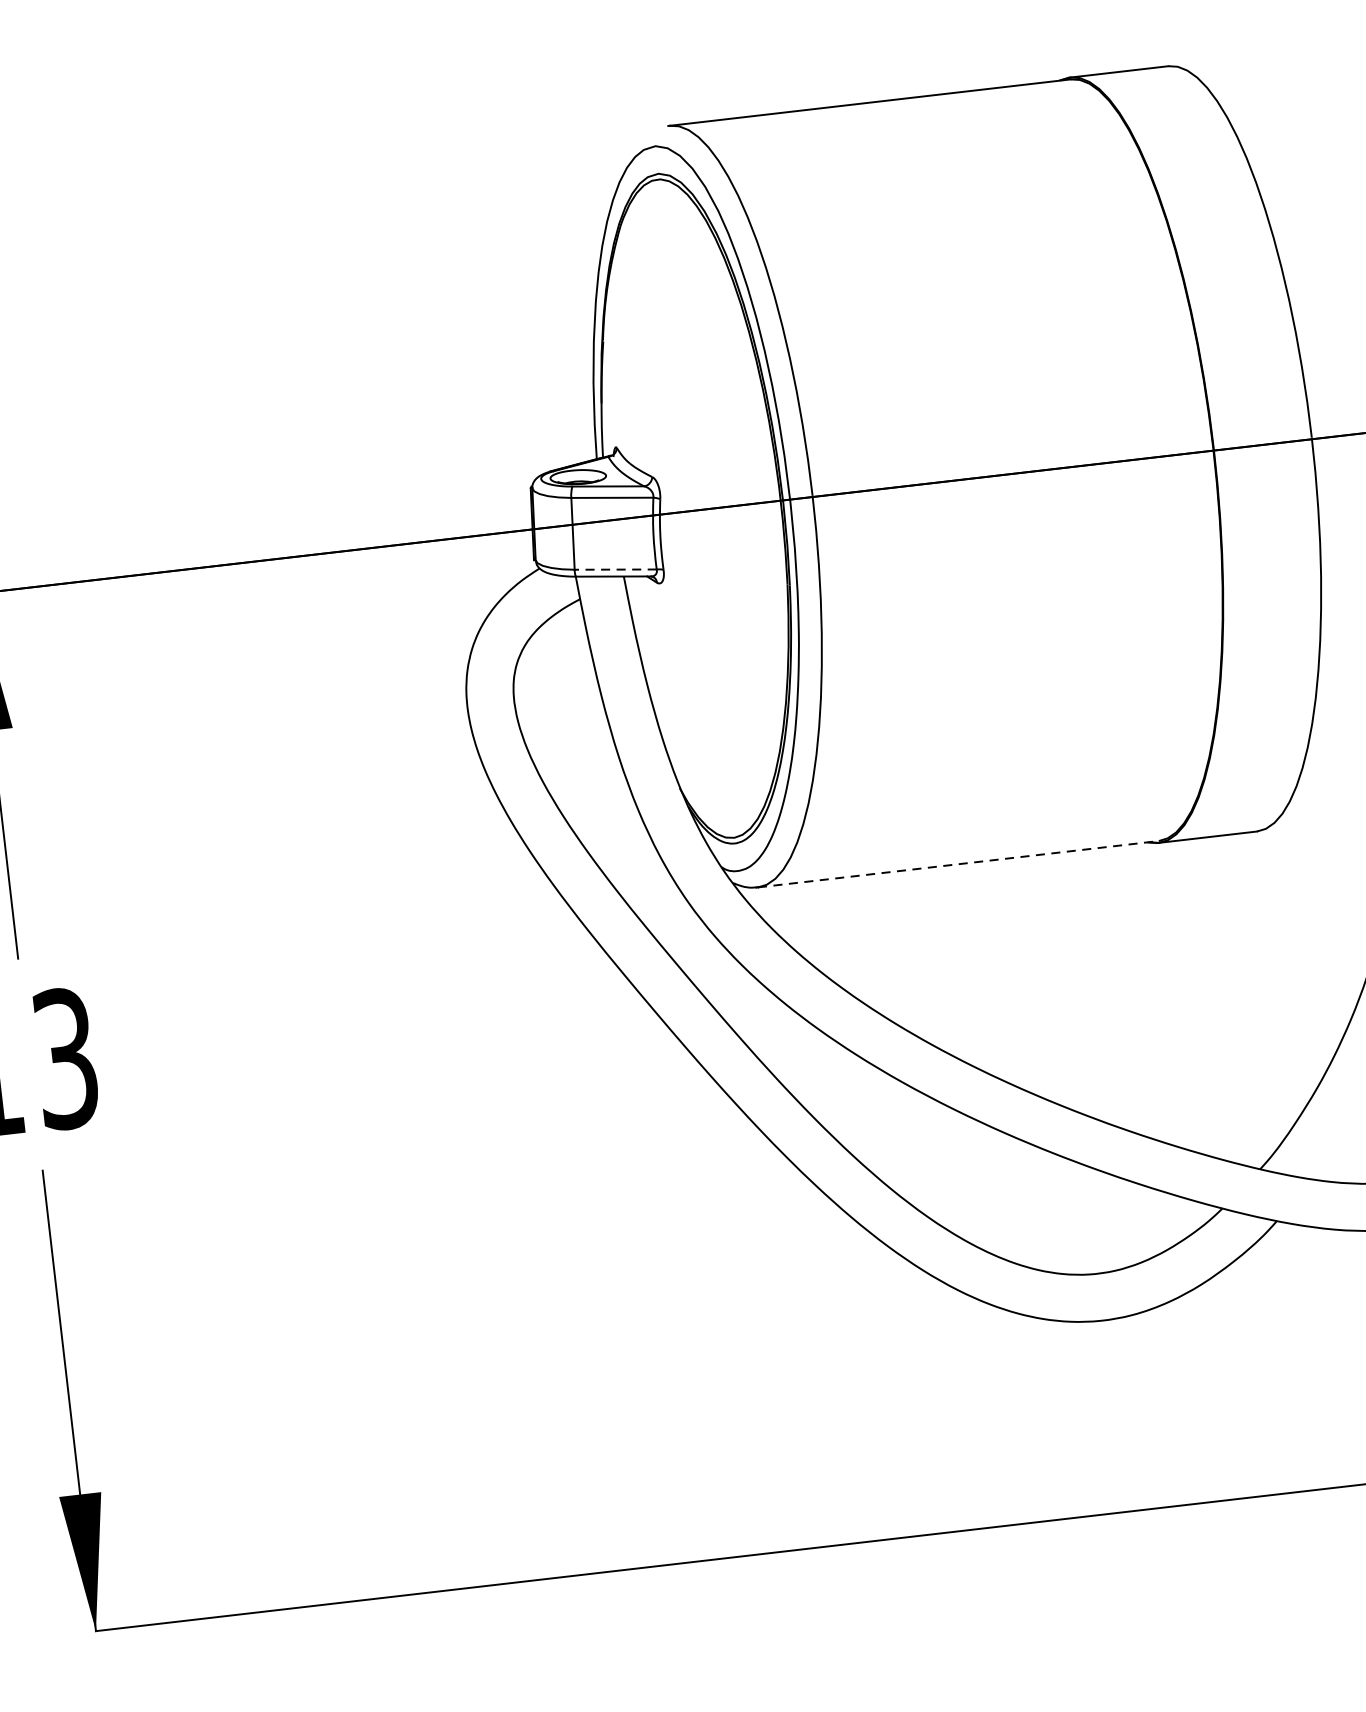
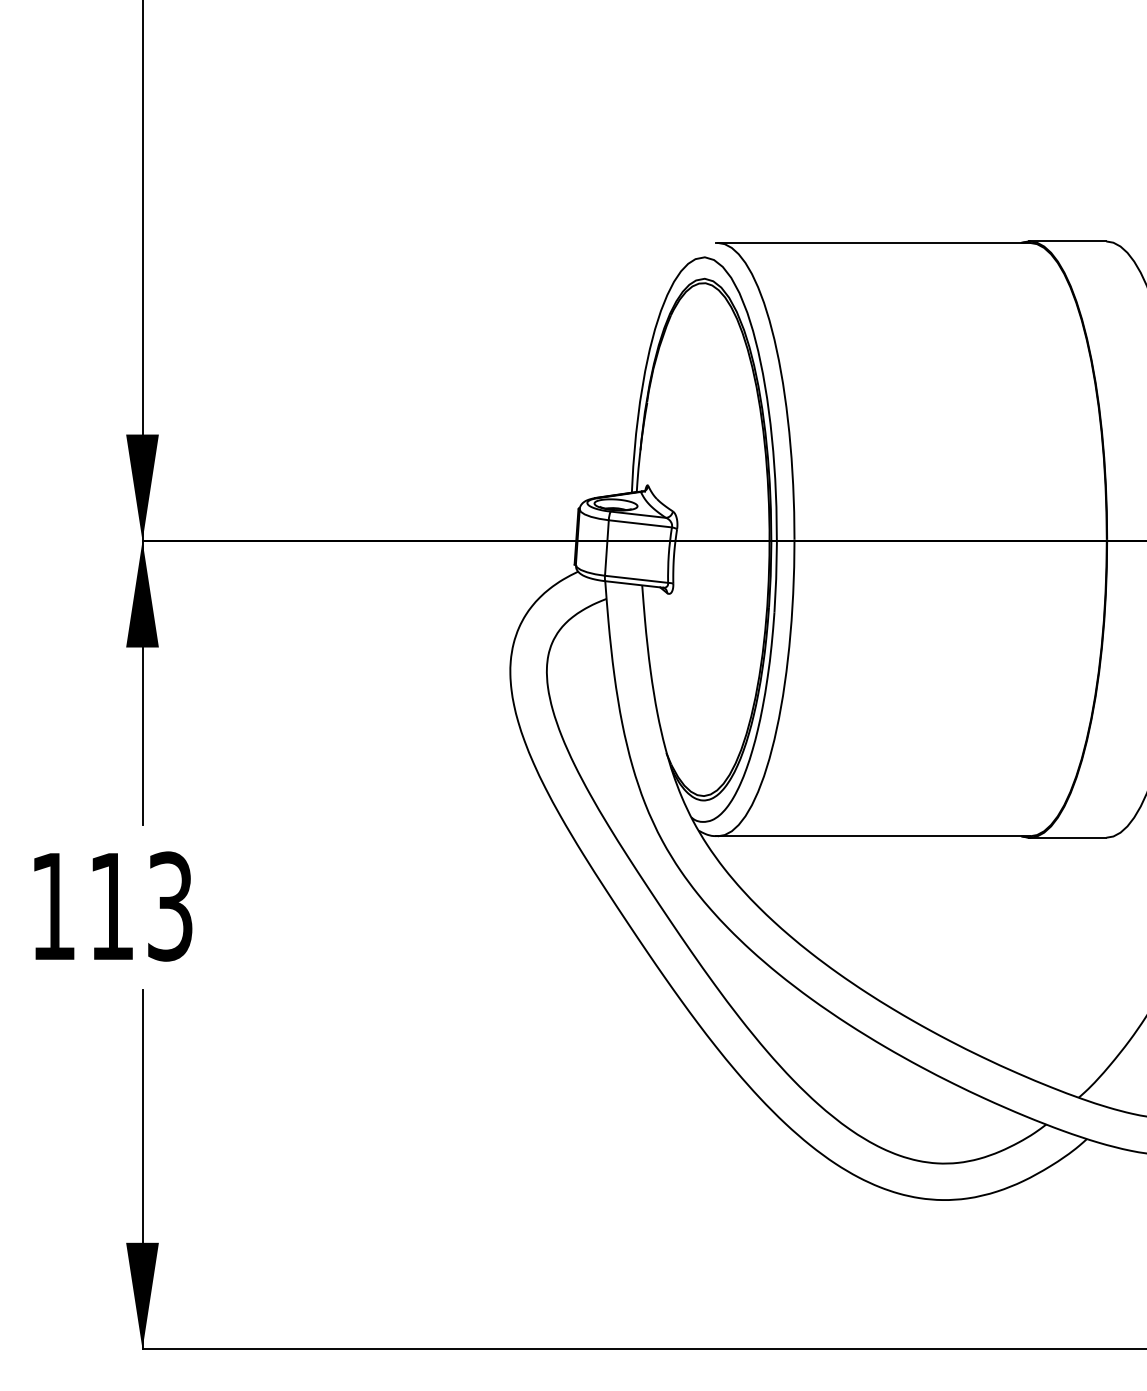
line: (615, 569) -> (636, 579), dashed -> solid
line: (959, 864) -> (874, 836), dashed -> solid

